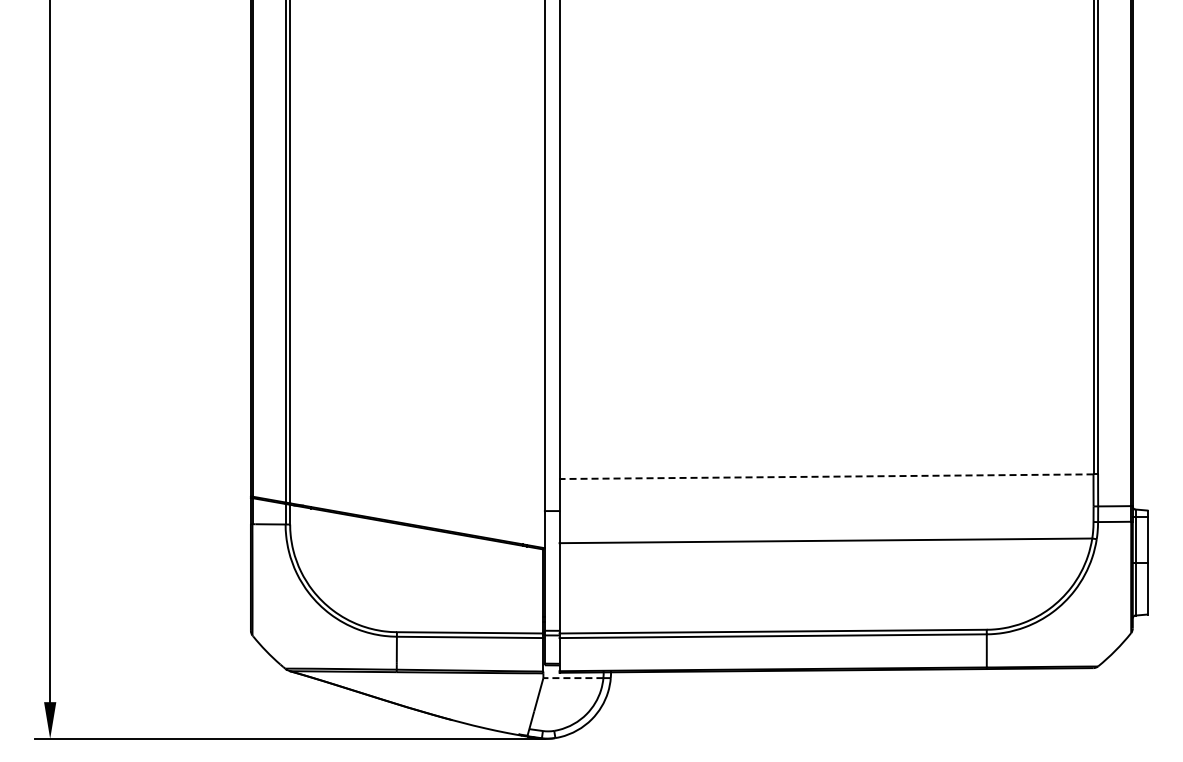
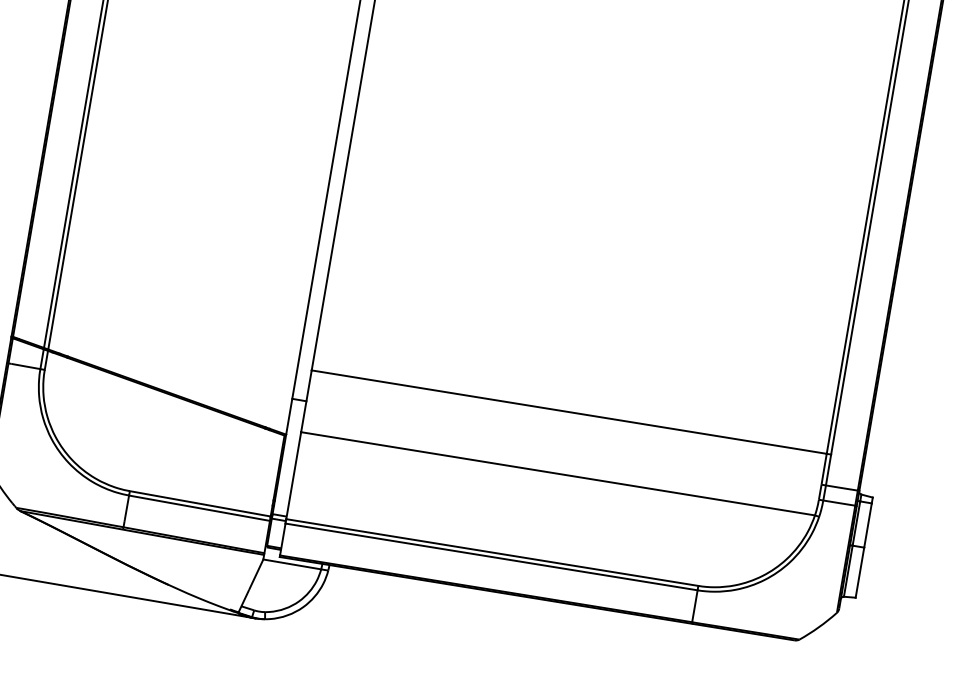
line: (826, 476) -> (569, 411), dashed -> solid
line: (572, 678) -> (291, 564), dashed -> solid

